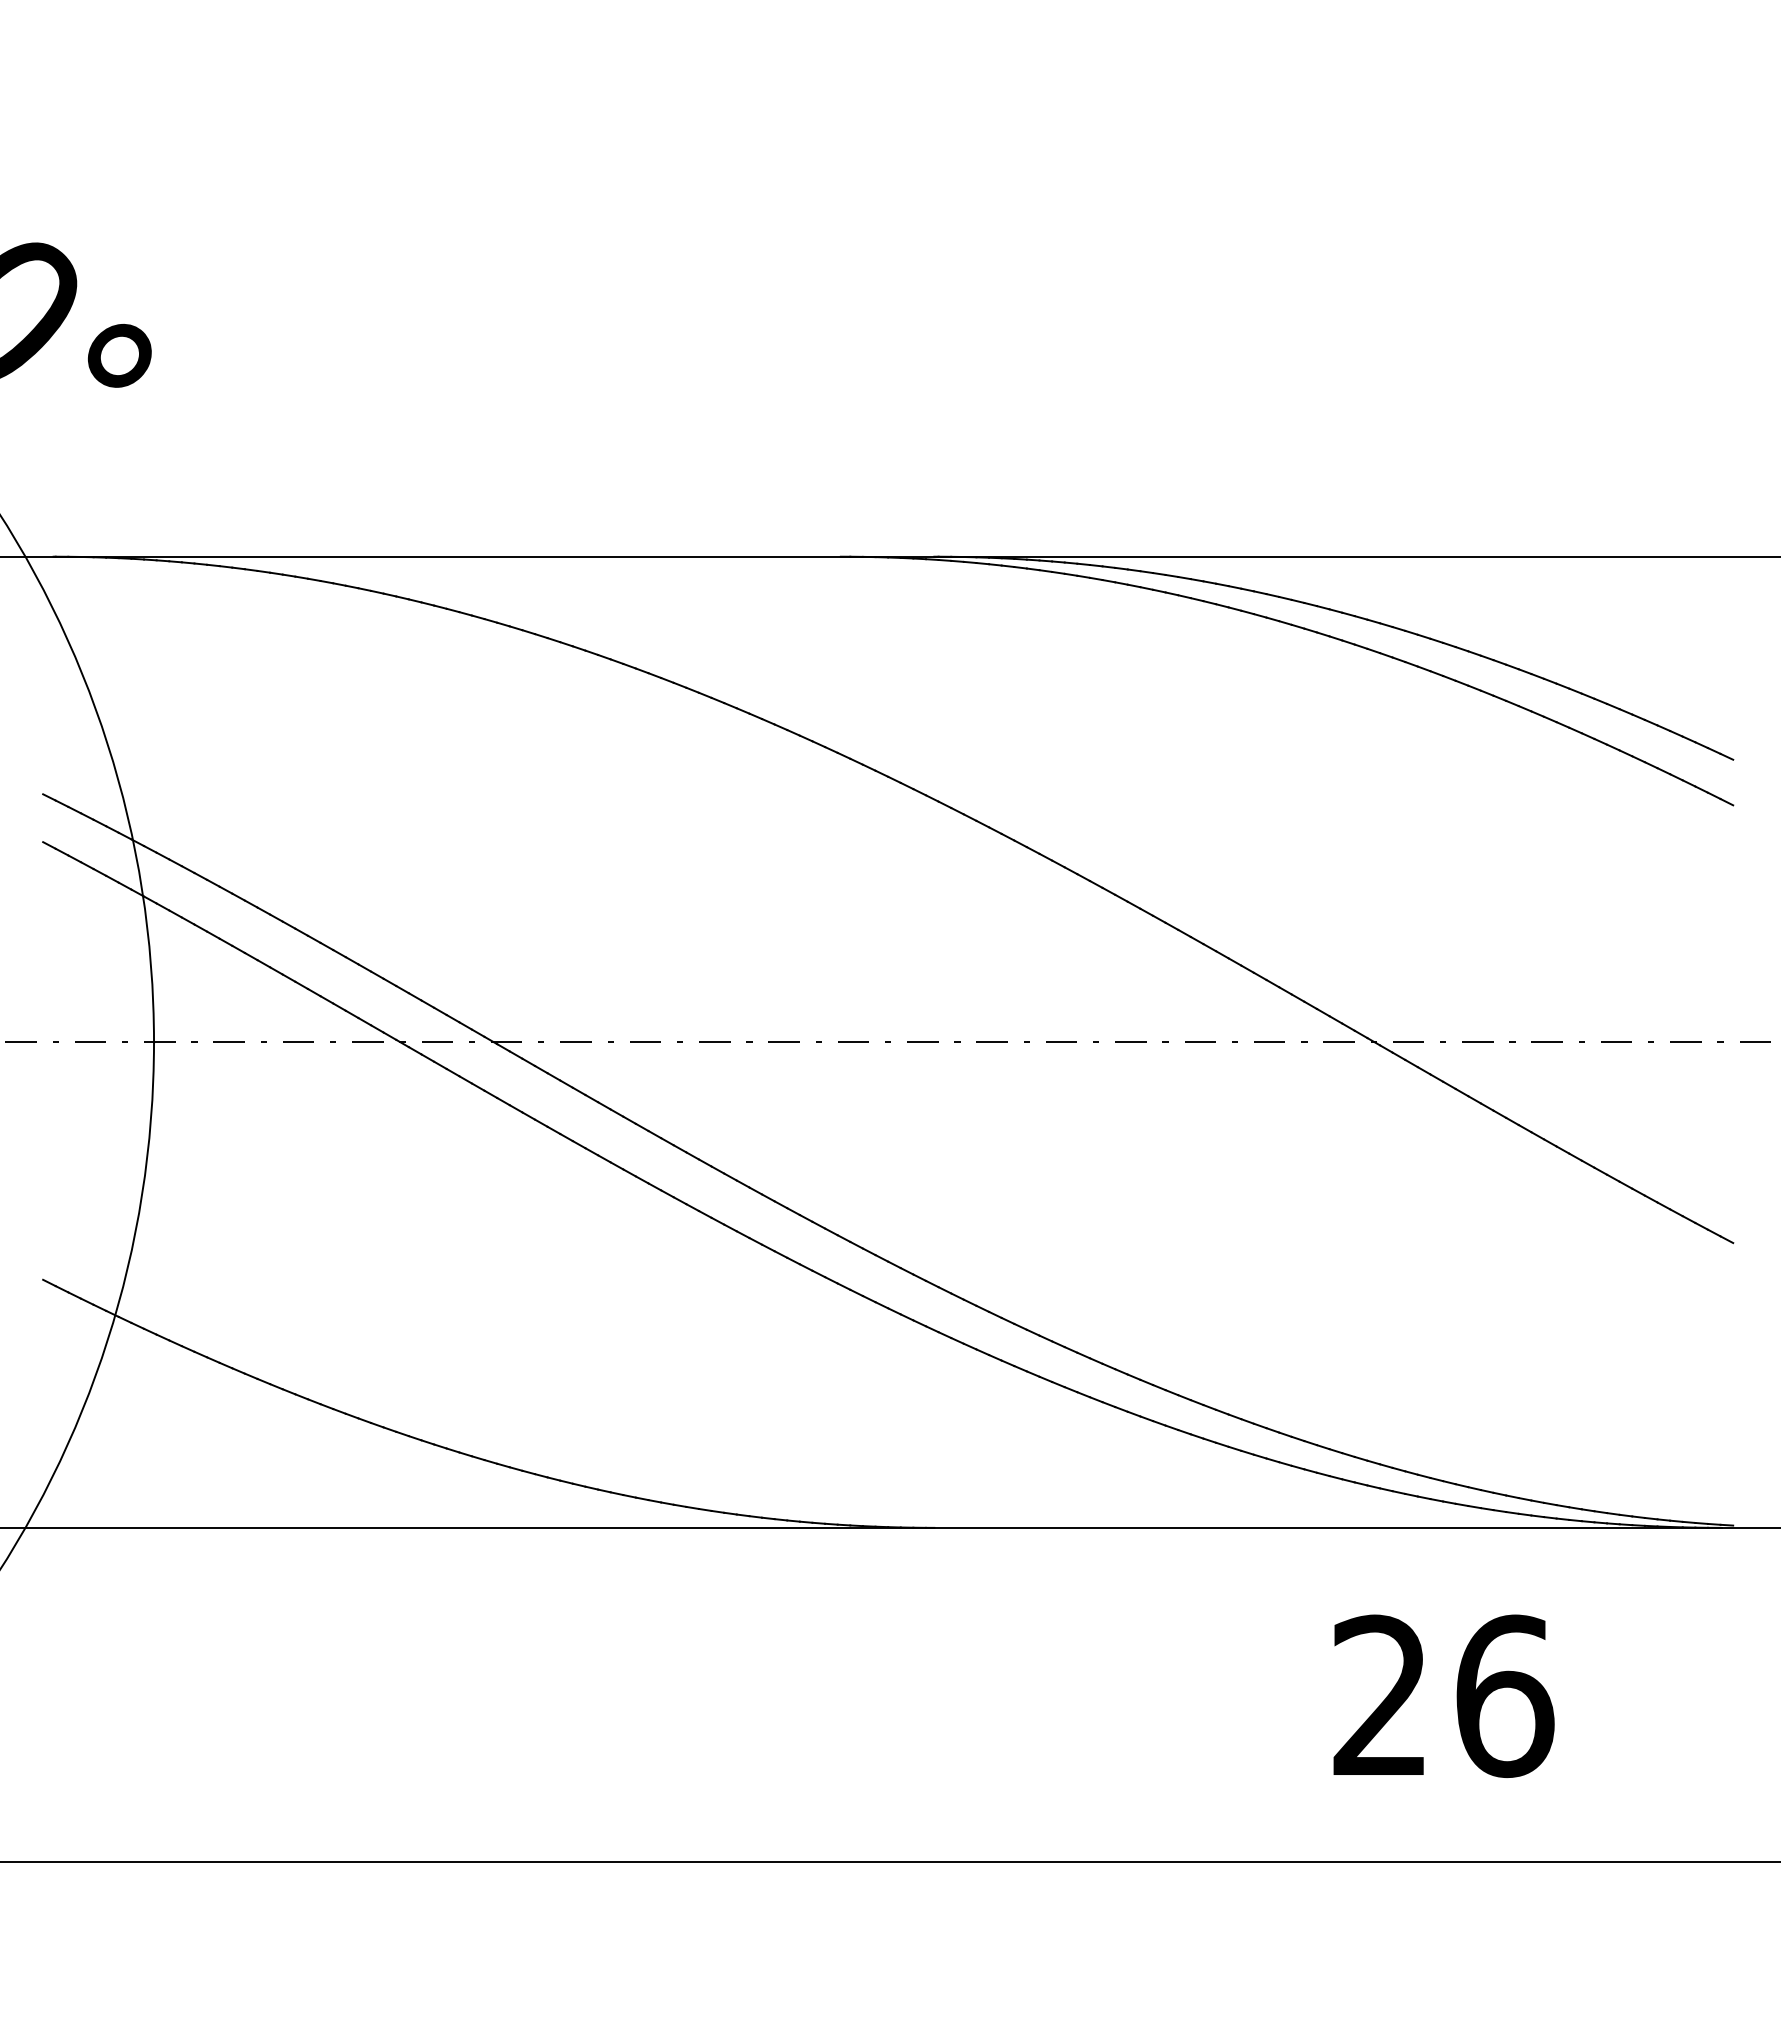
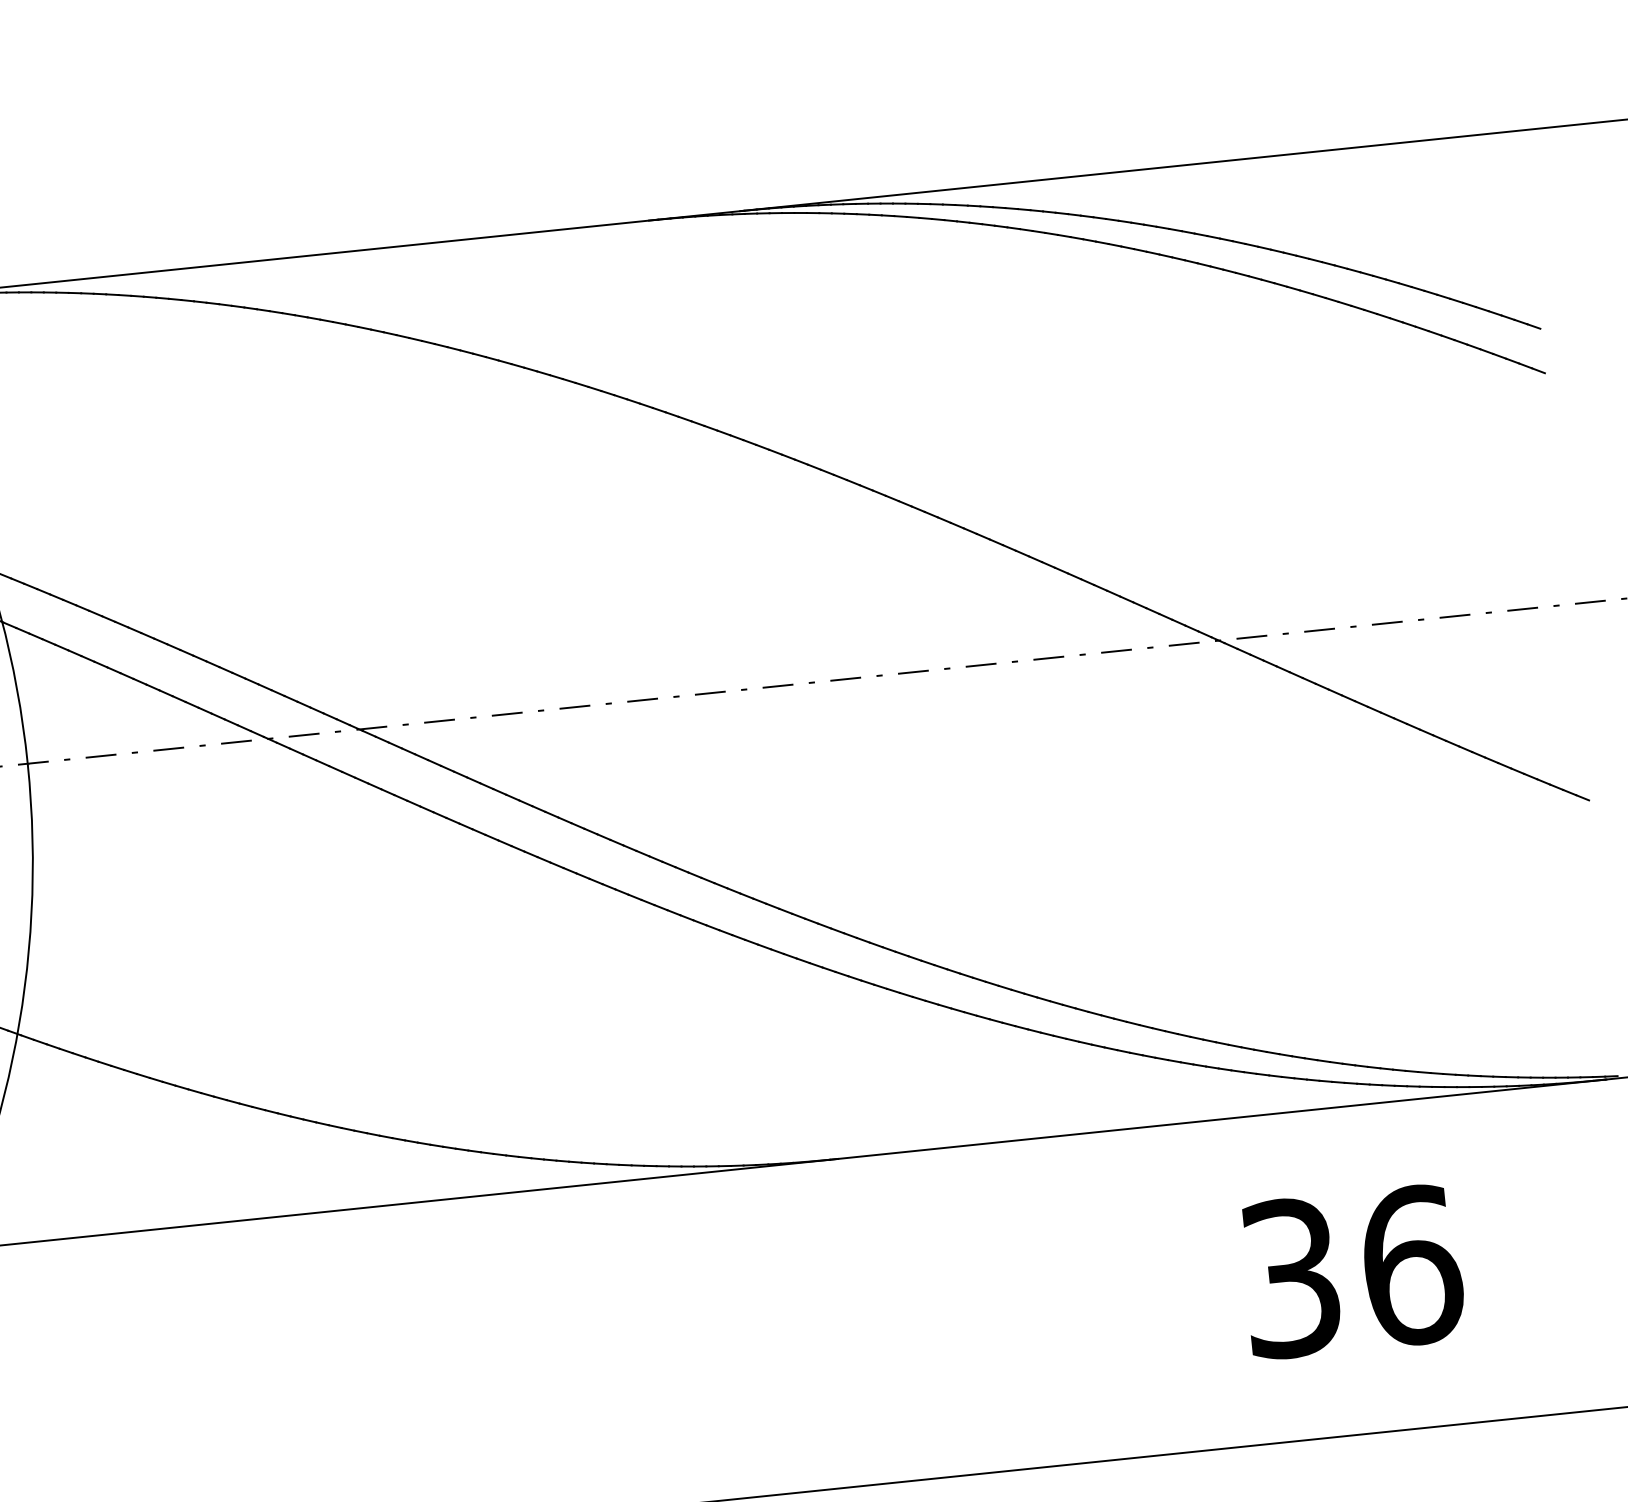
text: (1380, 1696) -> (1290, 1278), 26 -> 36

